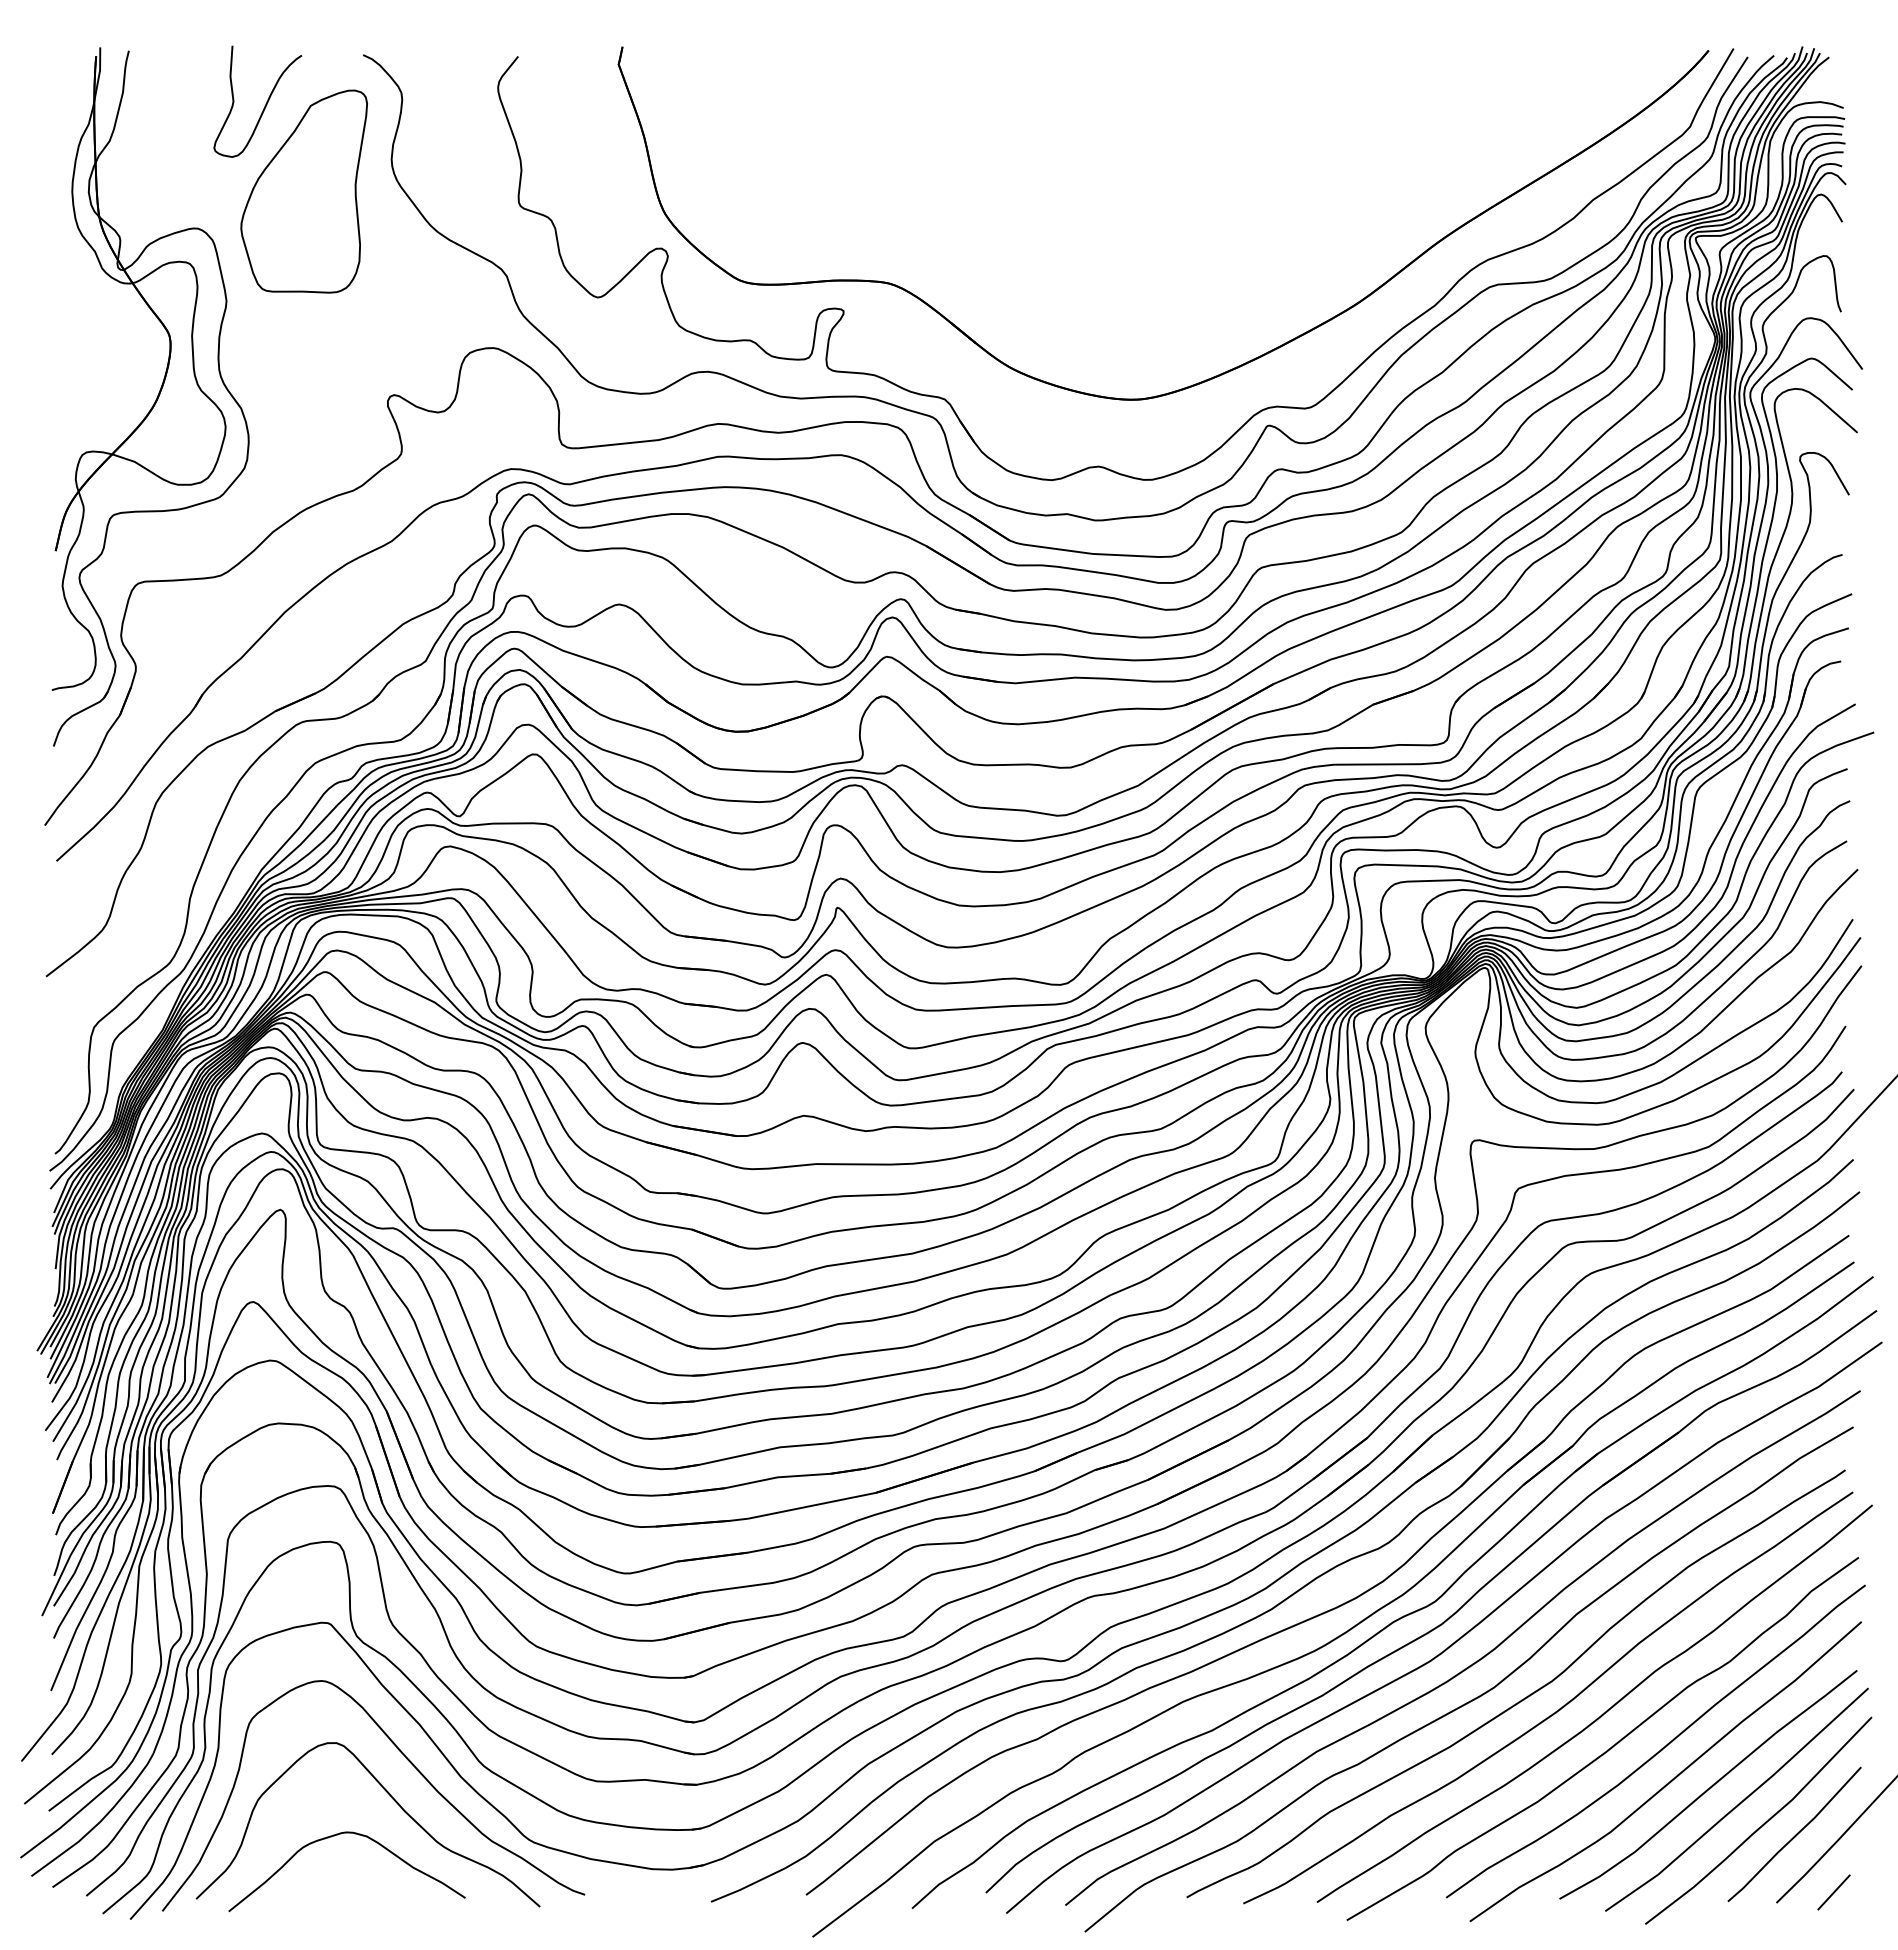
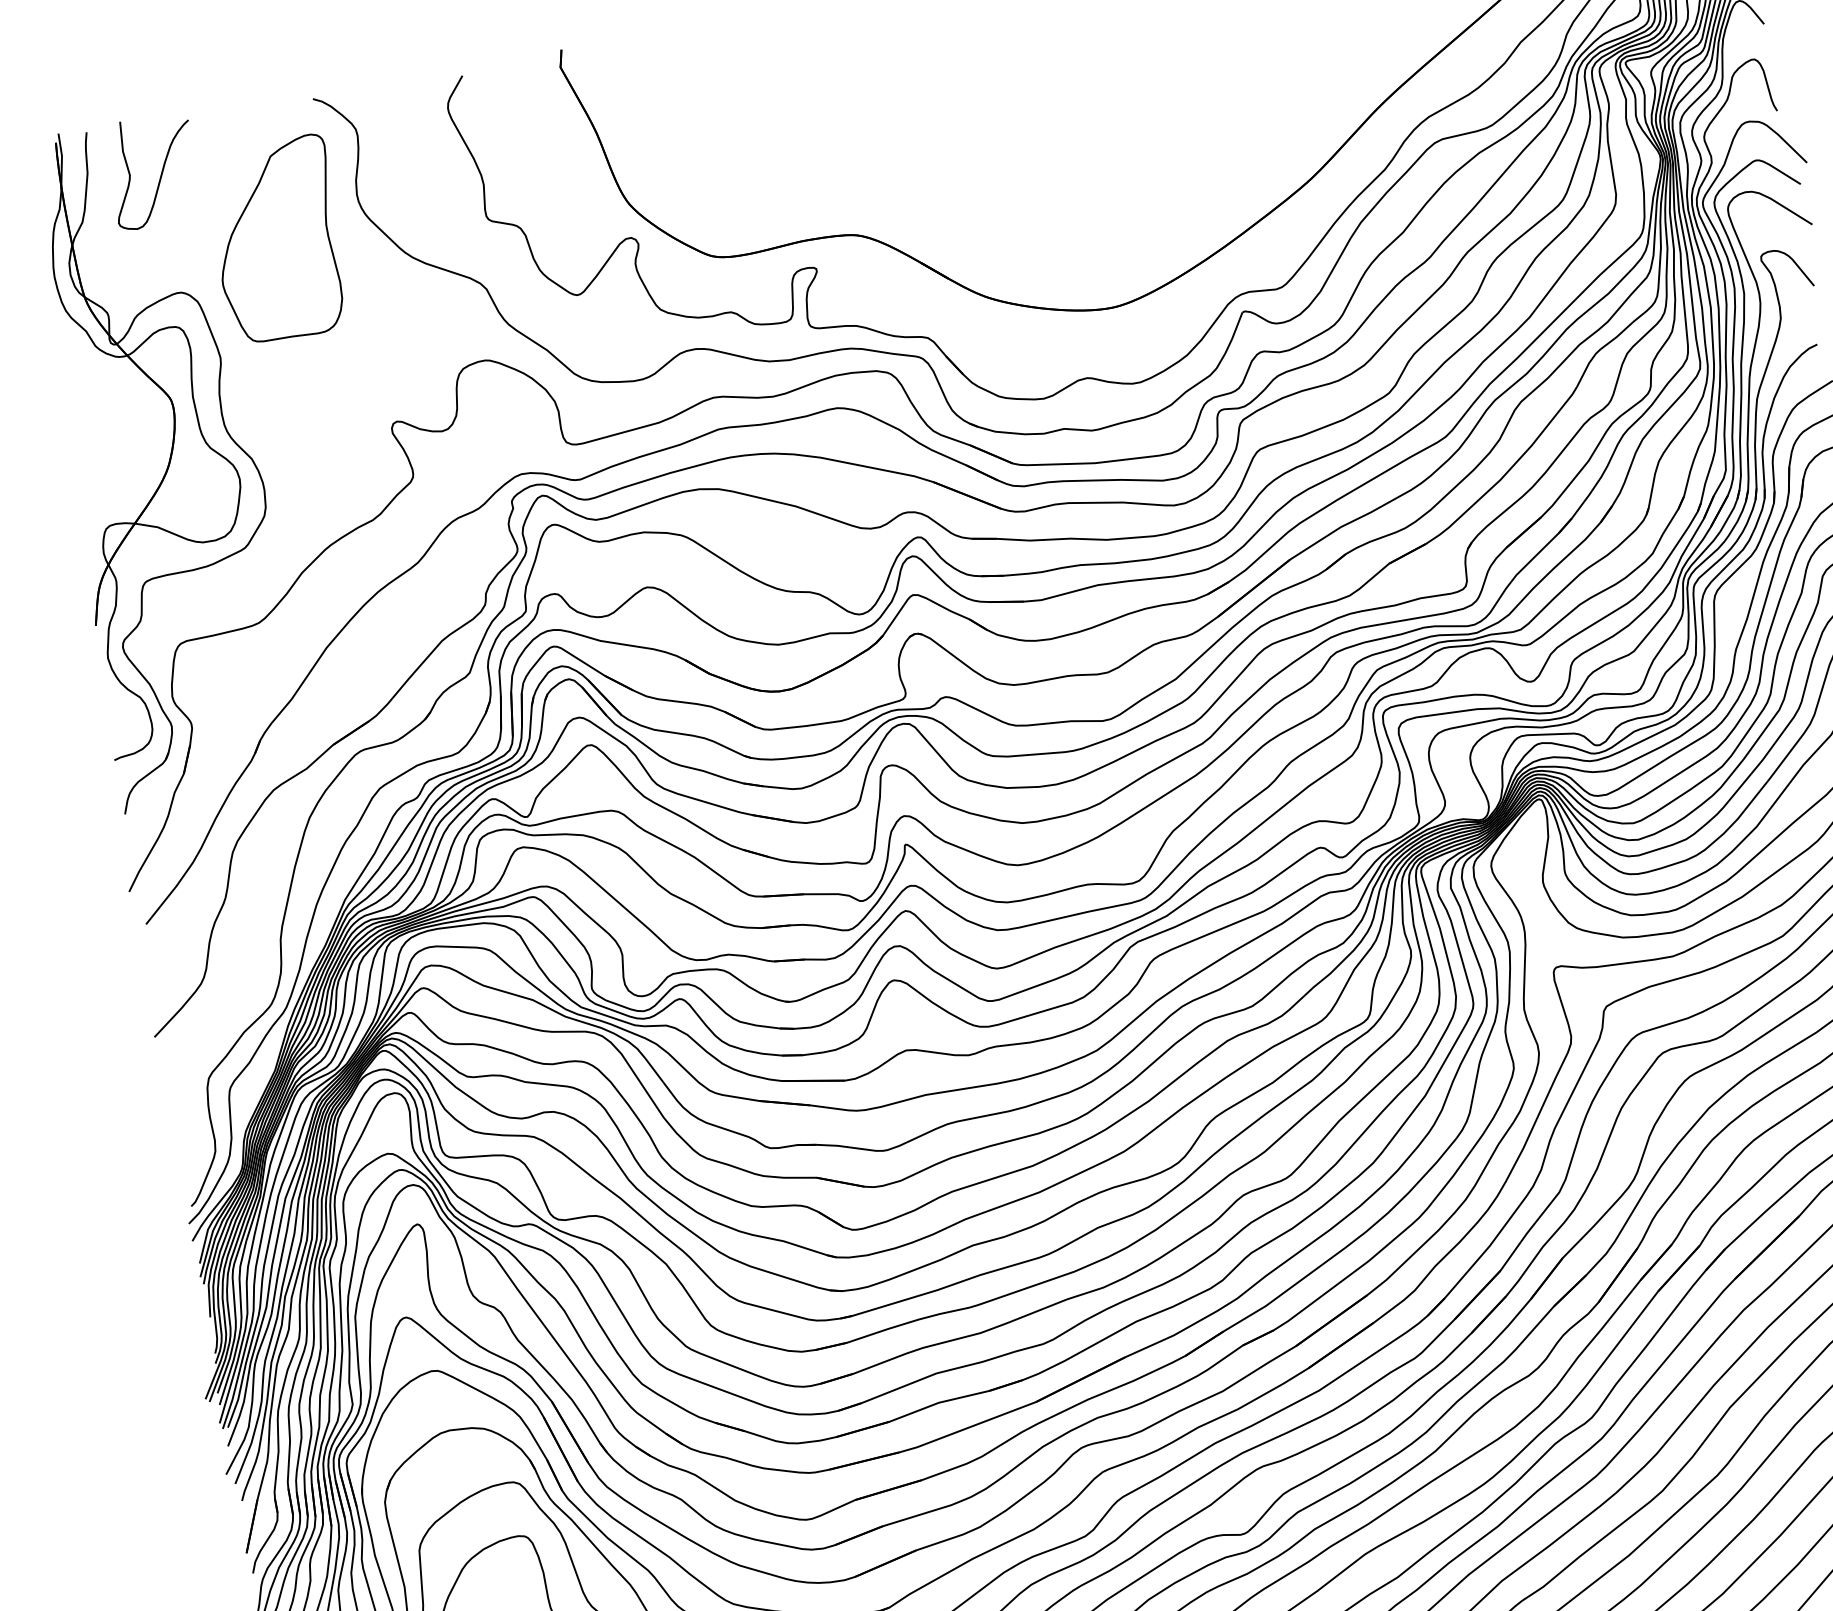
curve: (265, 103) -> (161, 172), moved

